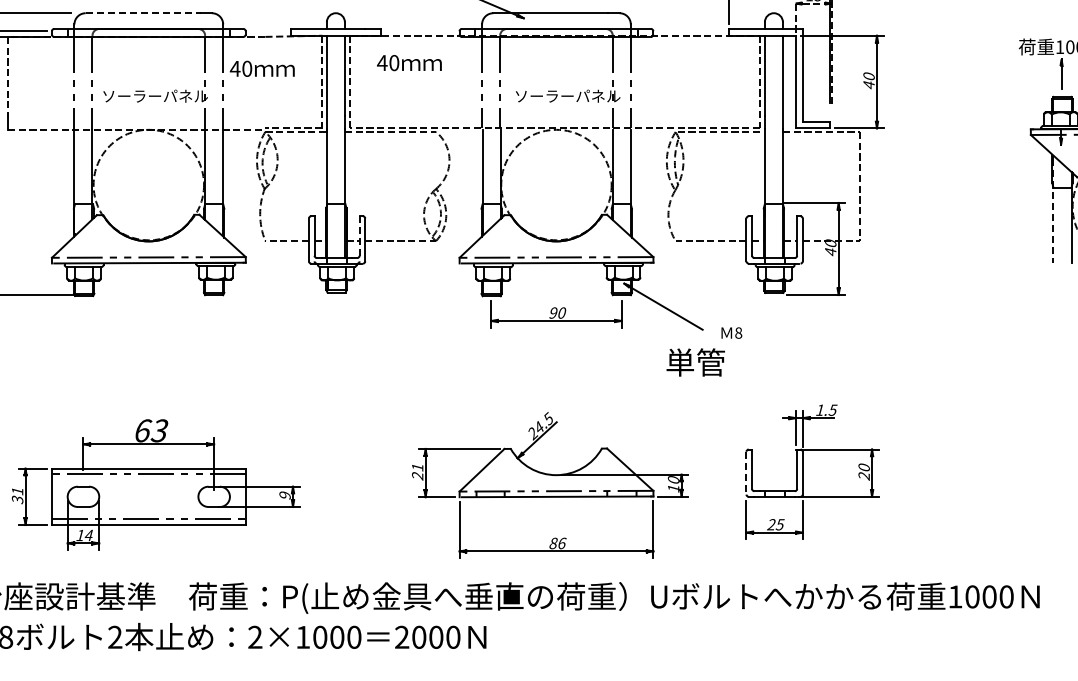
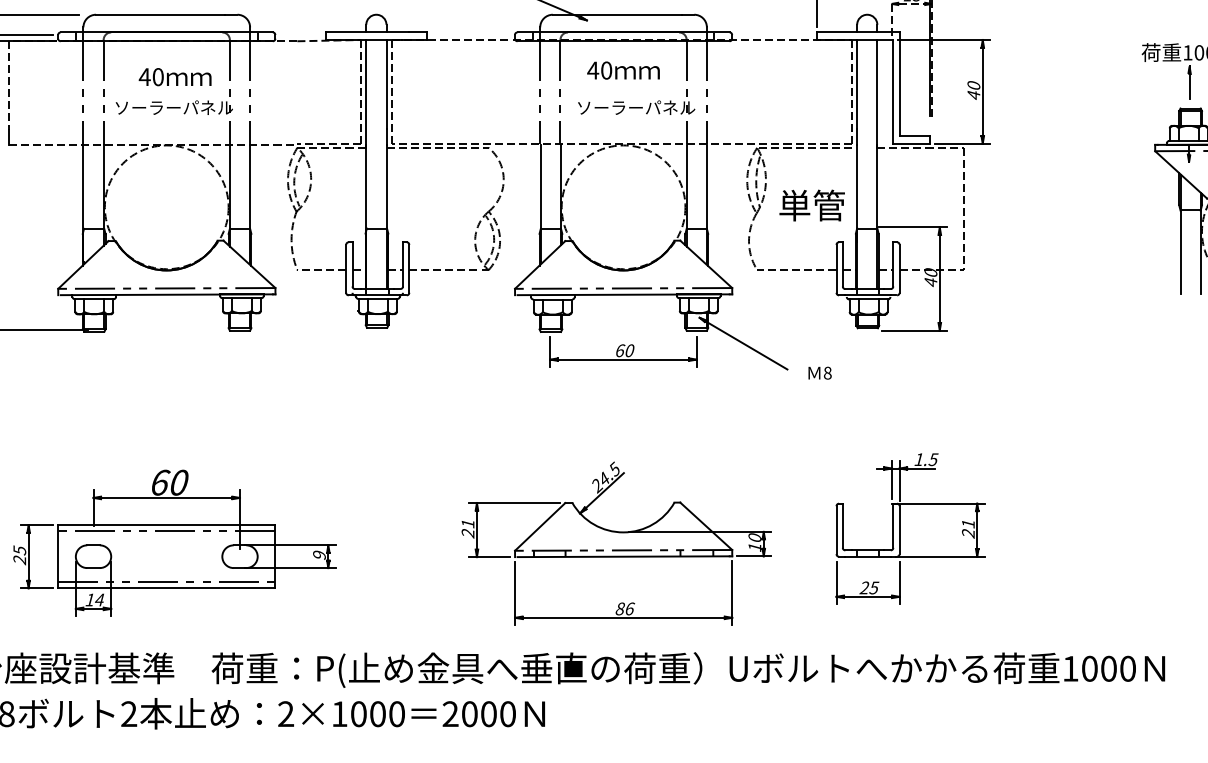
line: (143, 13) -> (160, 15), dashed -> solid
text: (409, 63) -> (623, 71), moved
text: (261, 68) -> (174, 76), moved
line: (1053, 211) -> (1180, 236), dashed -> solid
line: (359, 236) -> (402, 264), dashed -> solid
text: (553, 312) -> (620, 350), 90 -> 60
text: (695, 362) -> (811, 205), moved
text: (159, 430) -> (178, 482), 63 -> 60
text: (863, 467) -> (967, 523), 20 -> 21
line: (746, 473) -> (836, 530), dashed -> solid
text: (17, 495) -> (19, 555), 31 -> 25

